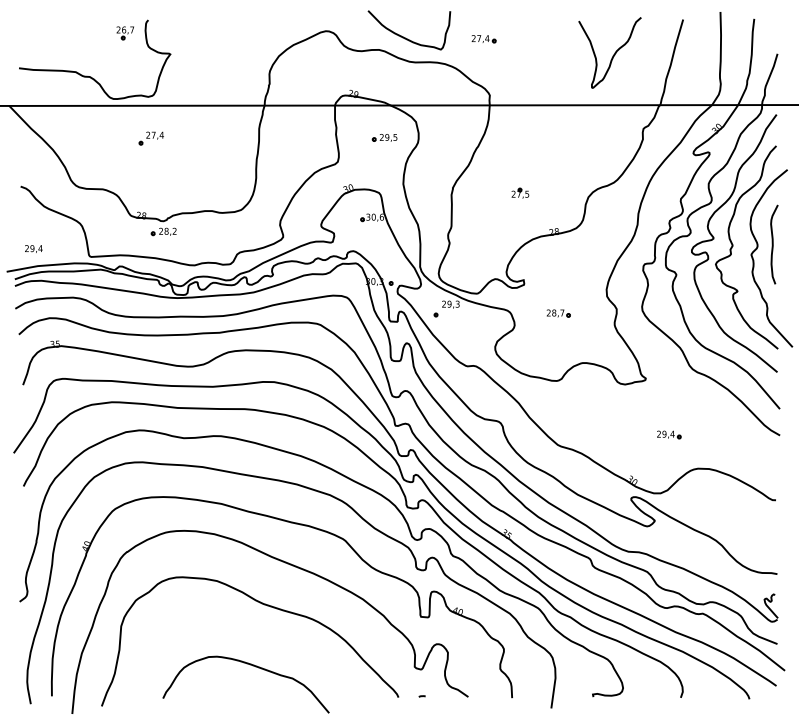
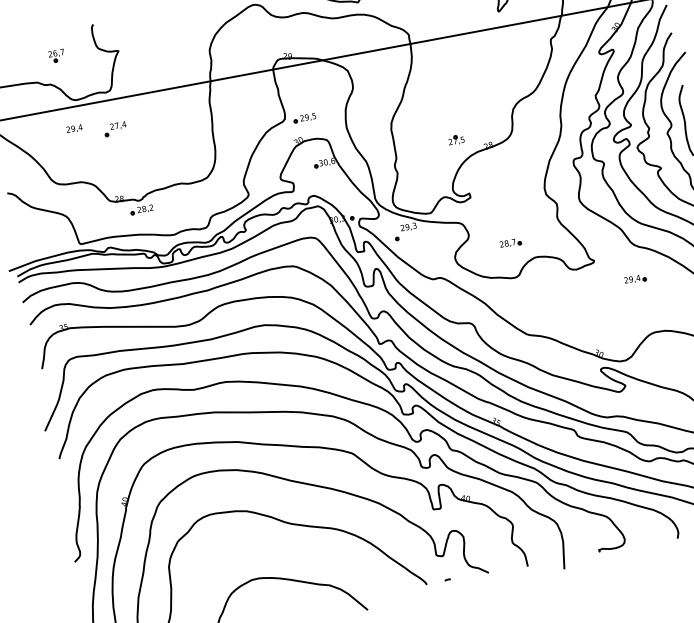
part: (124, 33) -> (56, 56), moved
part: (384, 137) -> (304, 117), moved
part: (520, 192) -> (456, 139), moved
text: (33, 248) -> (74, 128), moved
part: (558, 313) -> (510, 243), moved
part: (669, 434) -> (635, 278), moved

